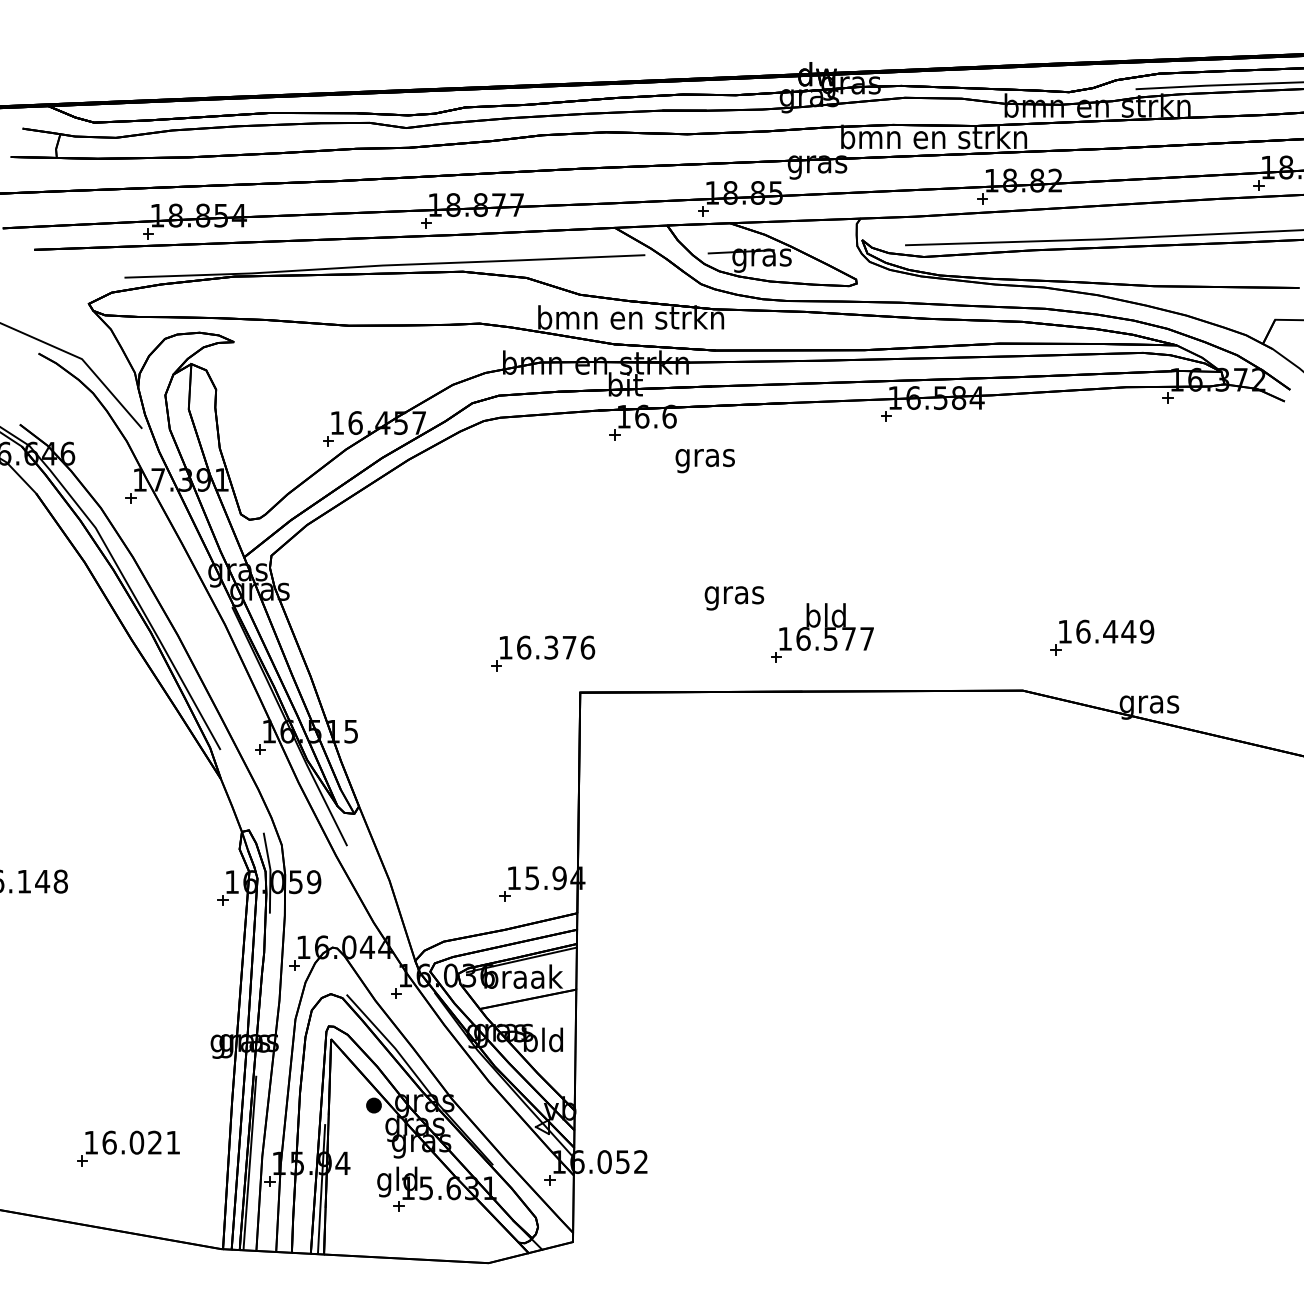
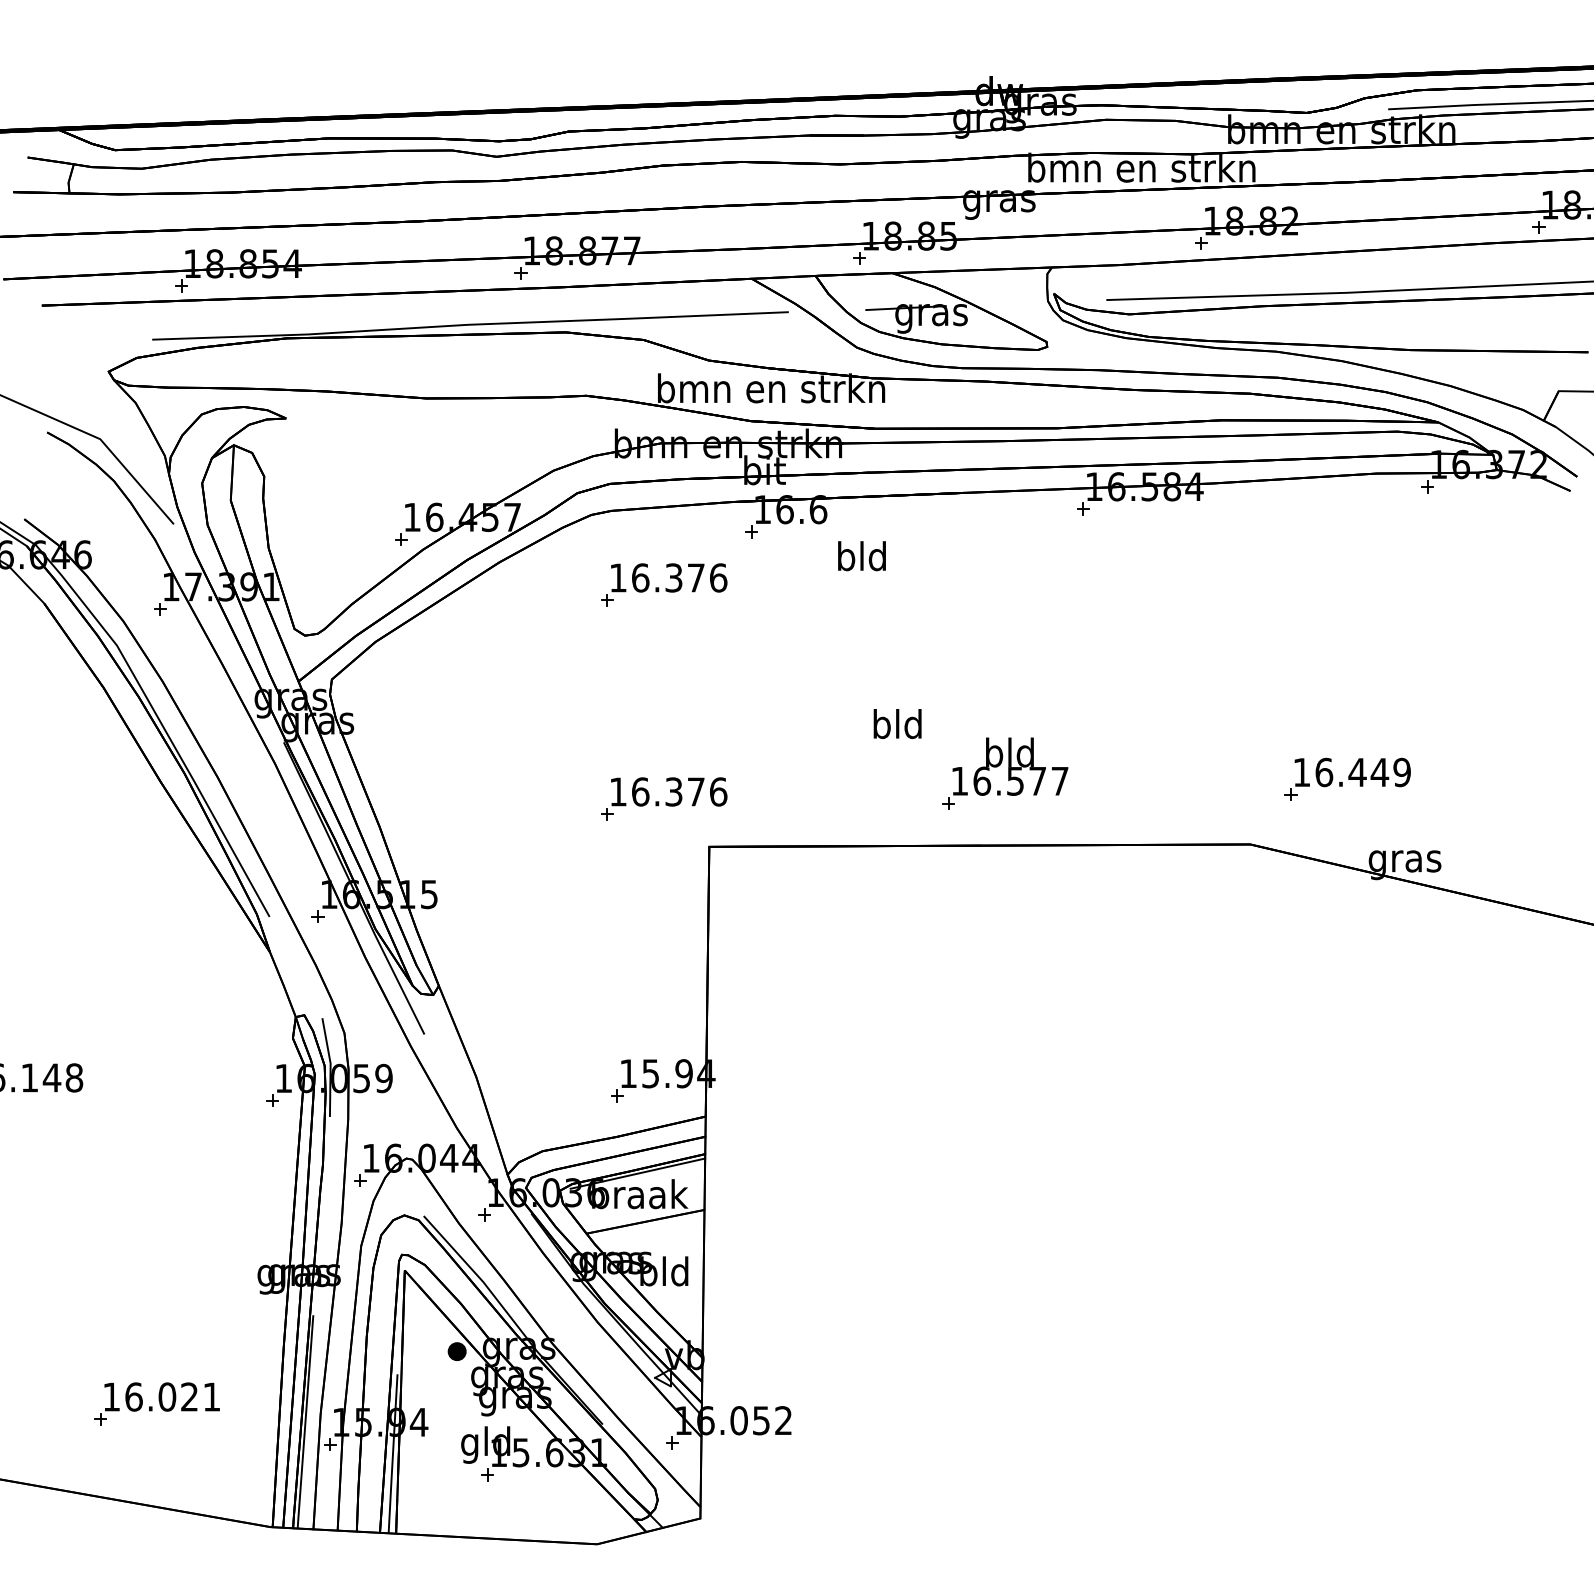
text: (704, 457) -> (861, 559), gras -> bld
part: (543, 477) -> (664, 584), added
text: (734, 594) -> (897, 727), gras -> bld

